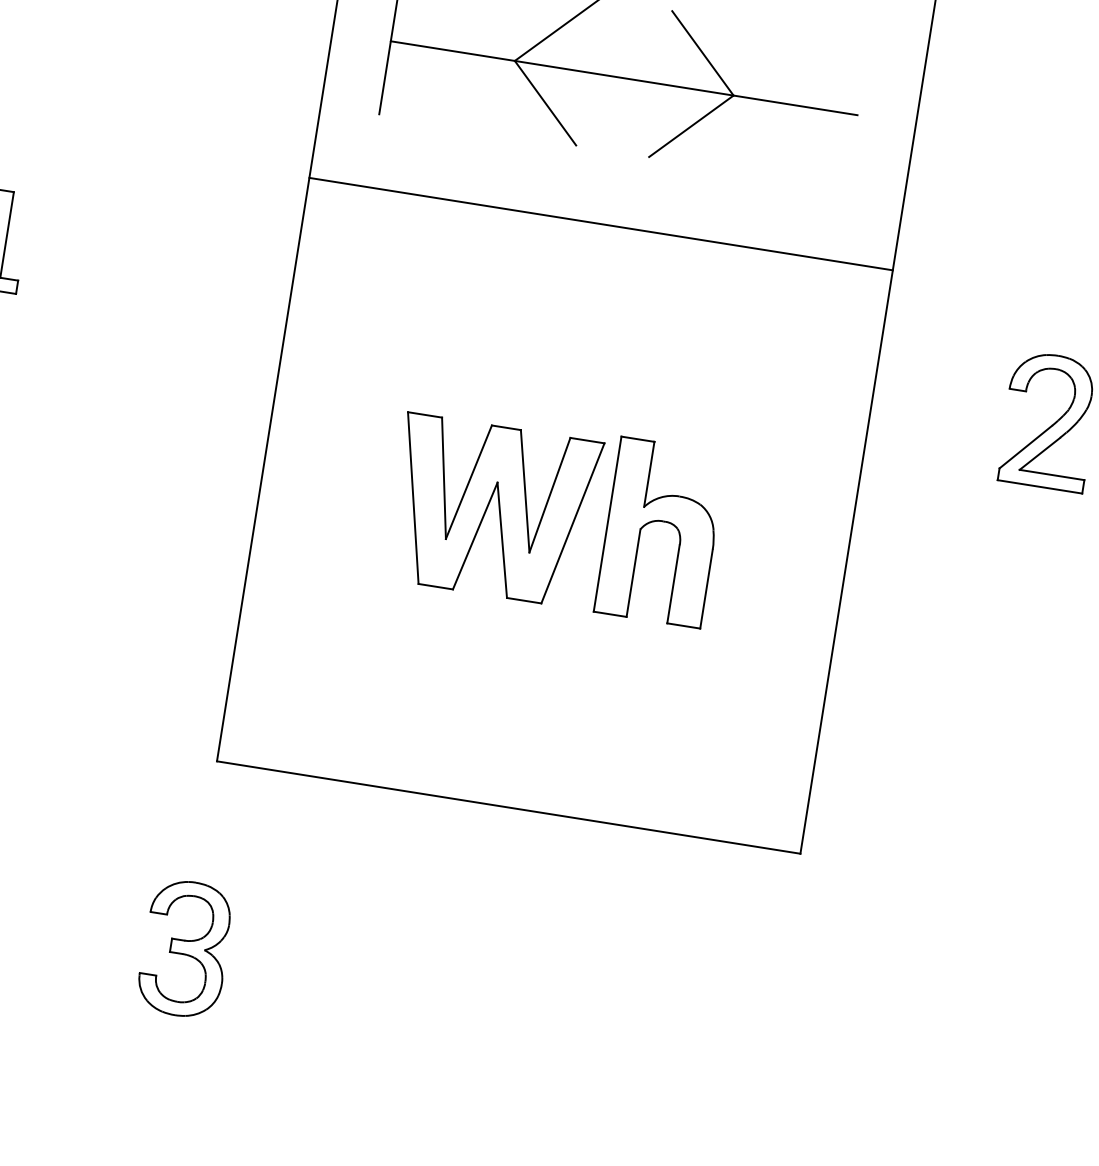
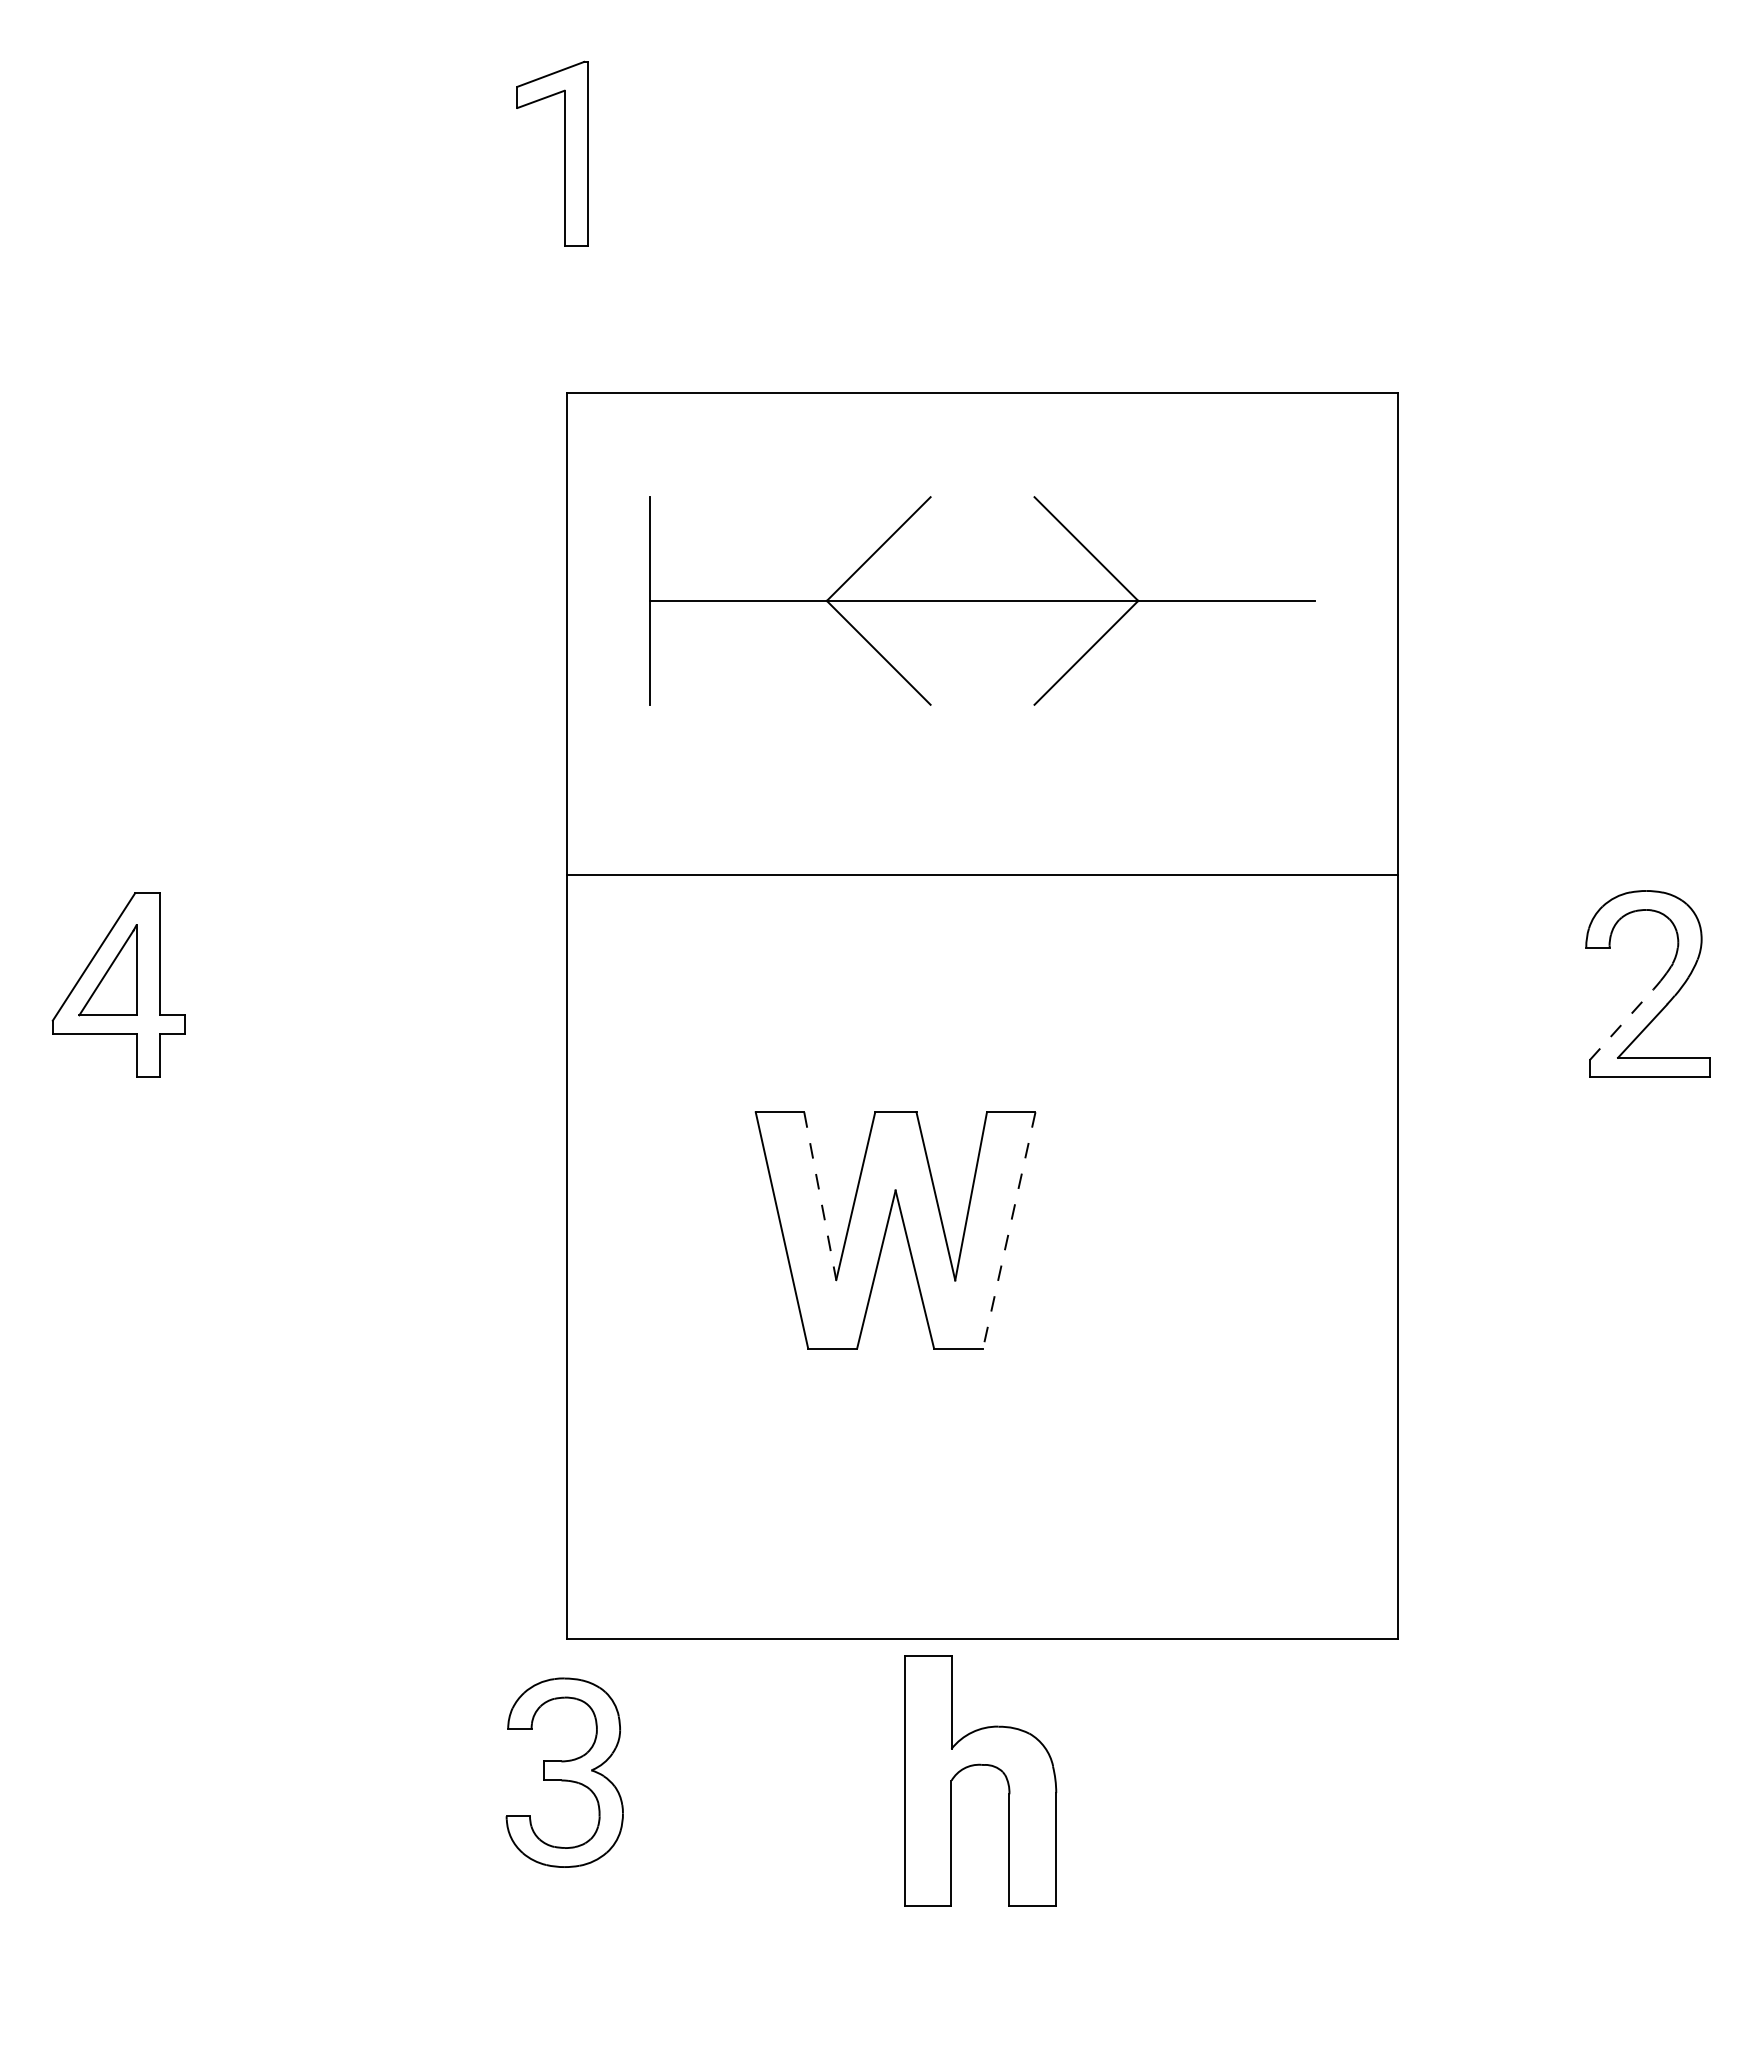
line: (601, 224) -> (982, 874), moved
line: (1025, 446) -> (1621, 1024), solid -> dashed
line: (444, 478) -> (820, 1196), solid -> dashed
part: (662, 521) -> (980, 1765), moved
line: (573, 523) -> (1009, 1230), solid -> dashed
part: (185, 948) -> (564, 1772), moved

